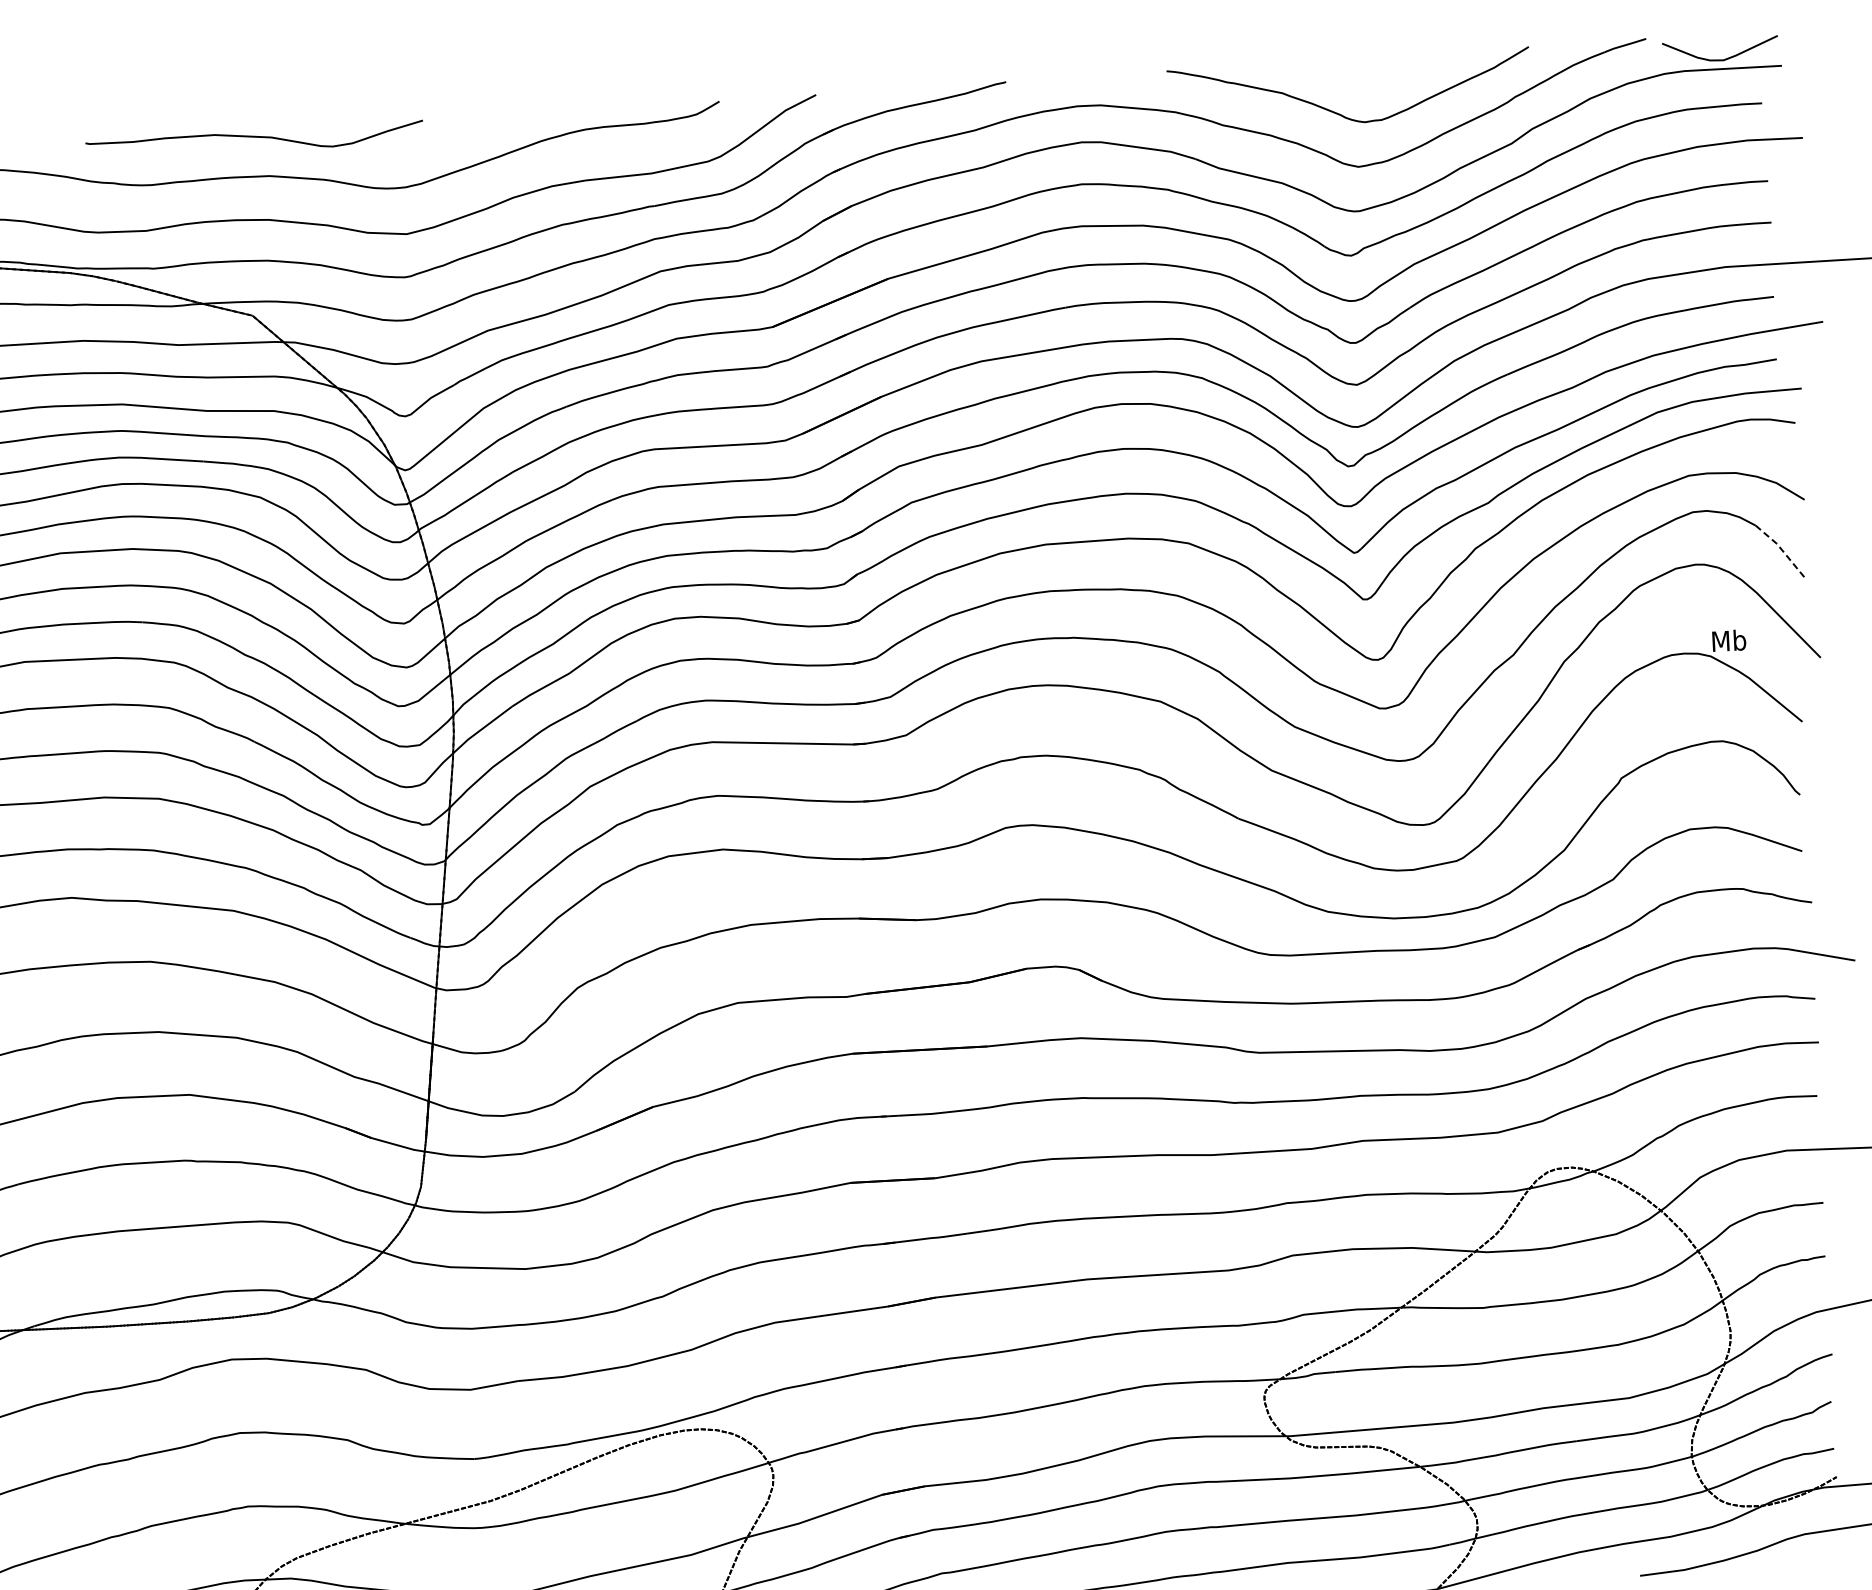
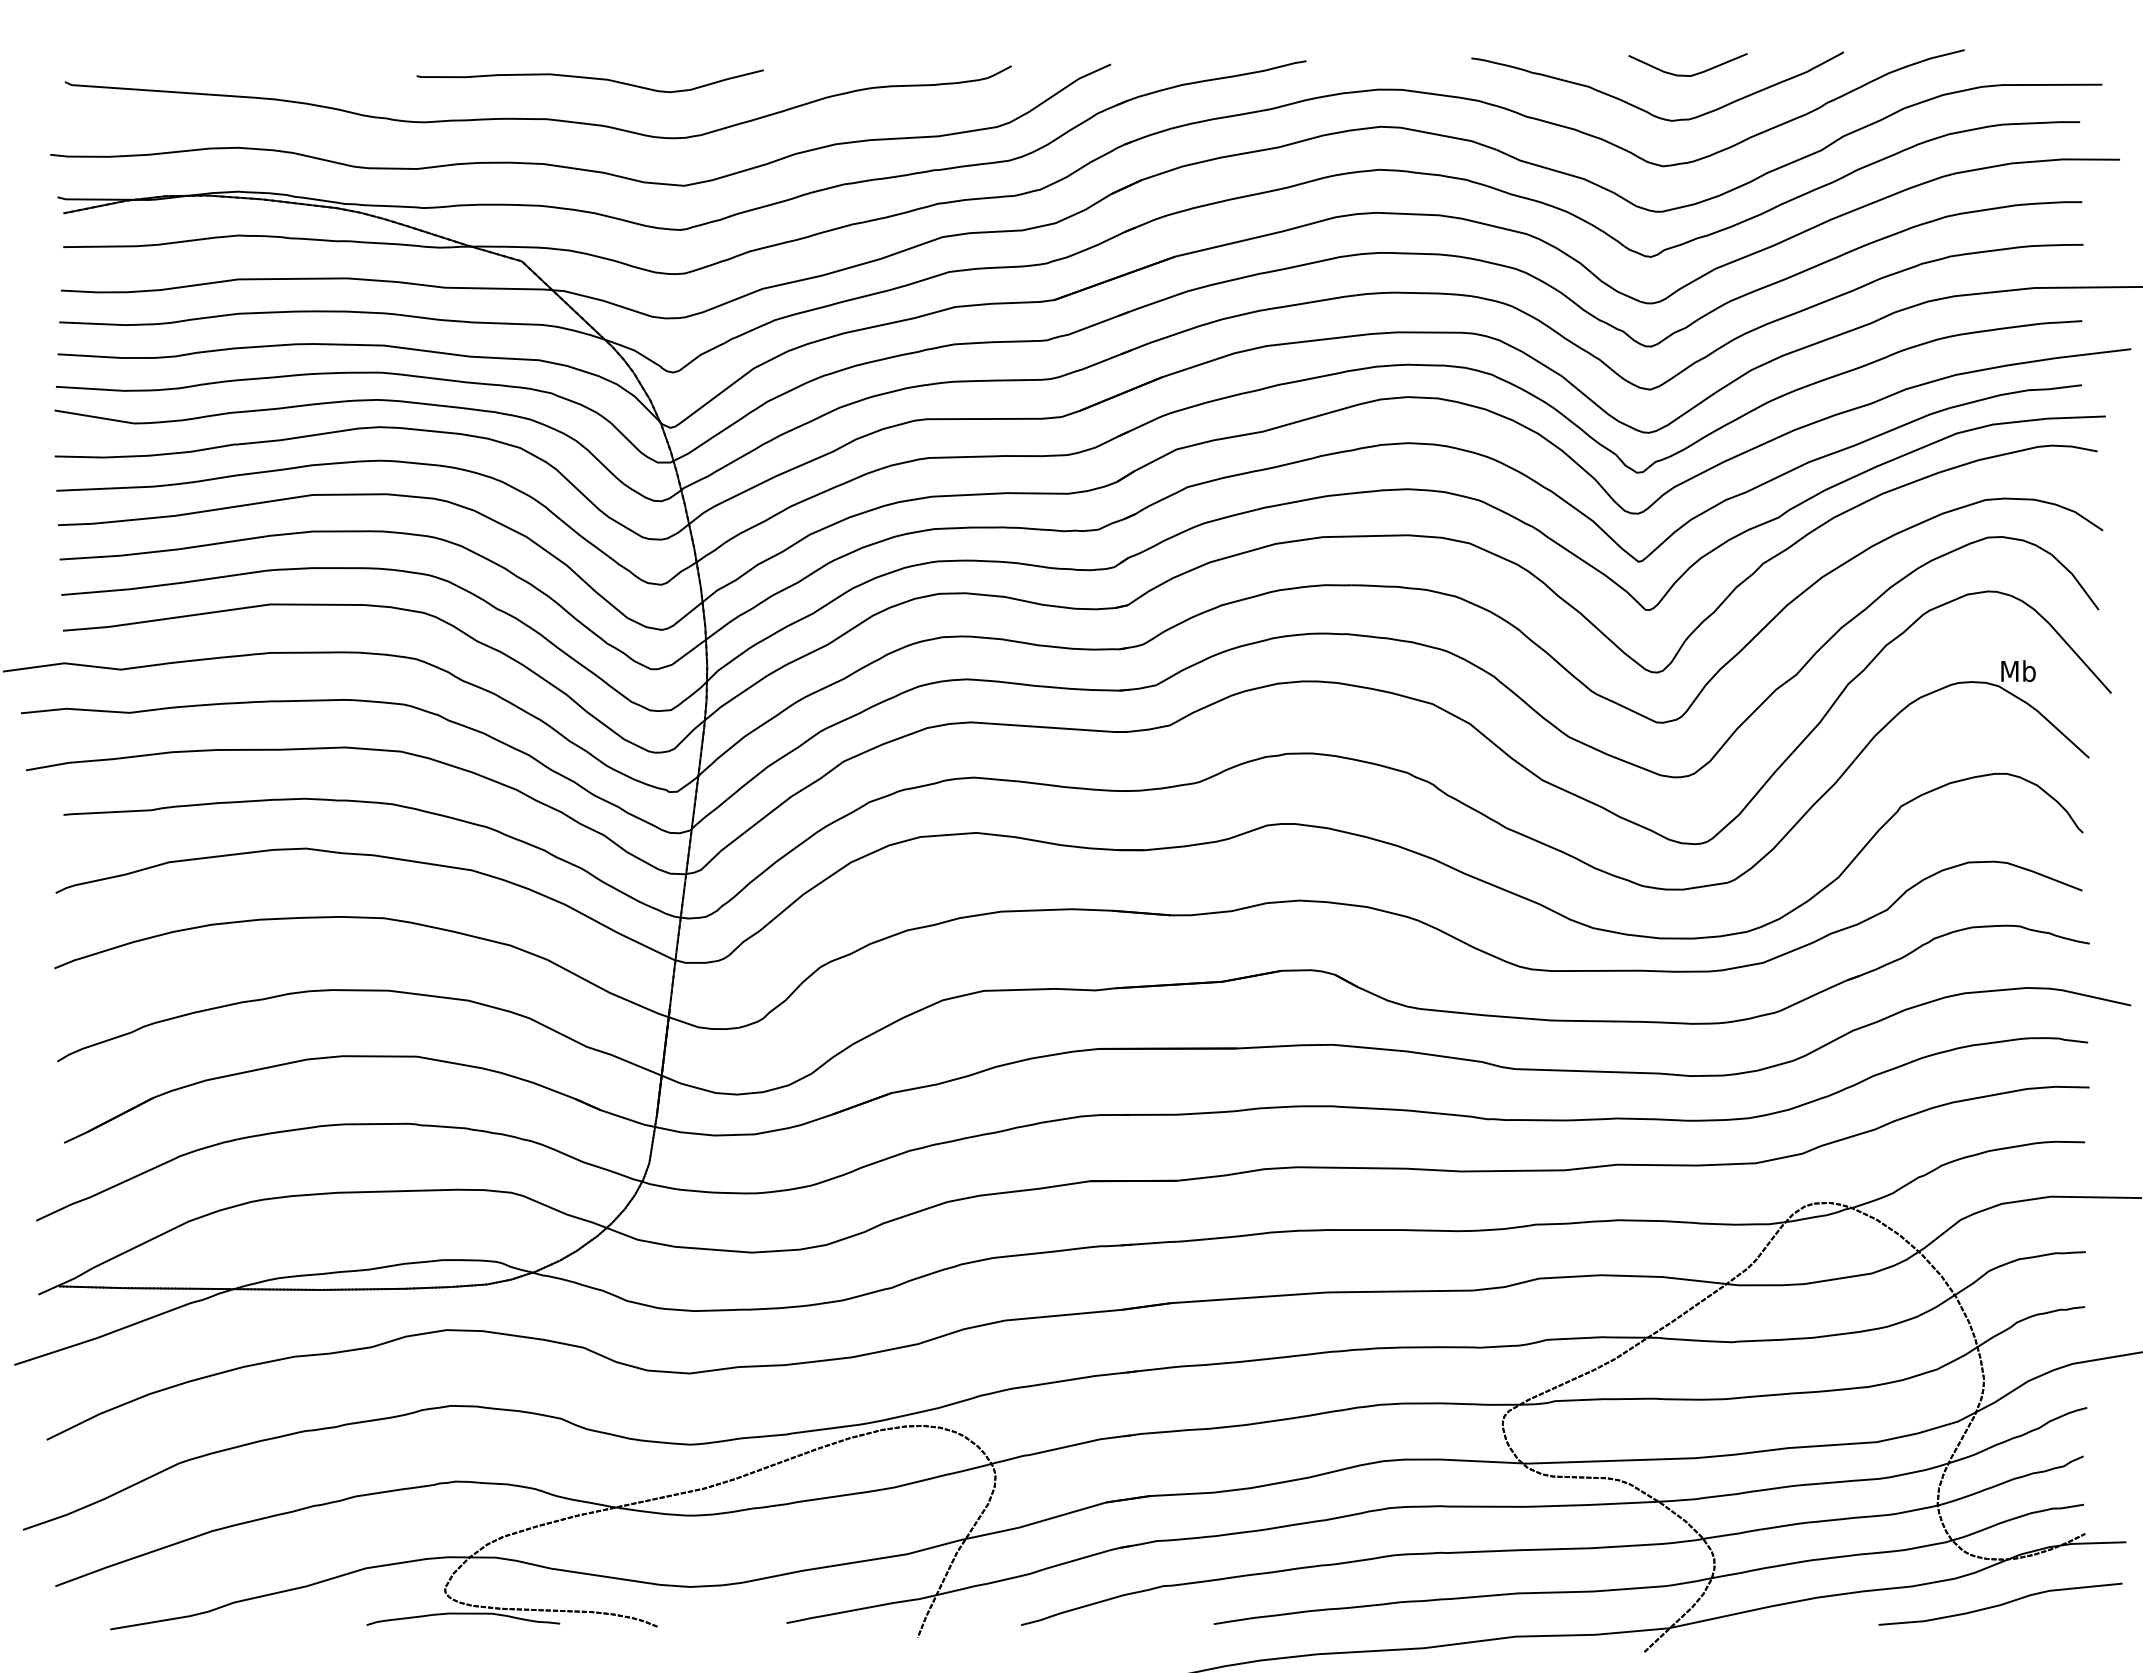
curve: (1717, 59) -> (1684, 74), moved
curve: (255, 138) -> (591, 79), moved
line: (1782, 549) -> (2077, 580), dashed -> solid

